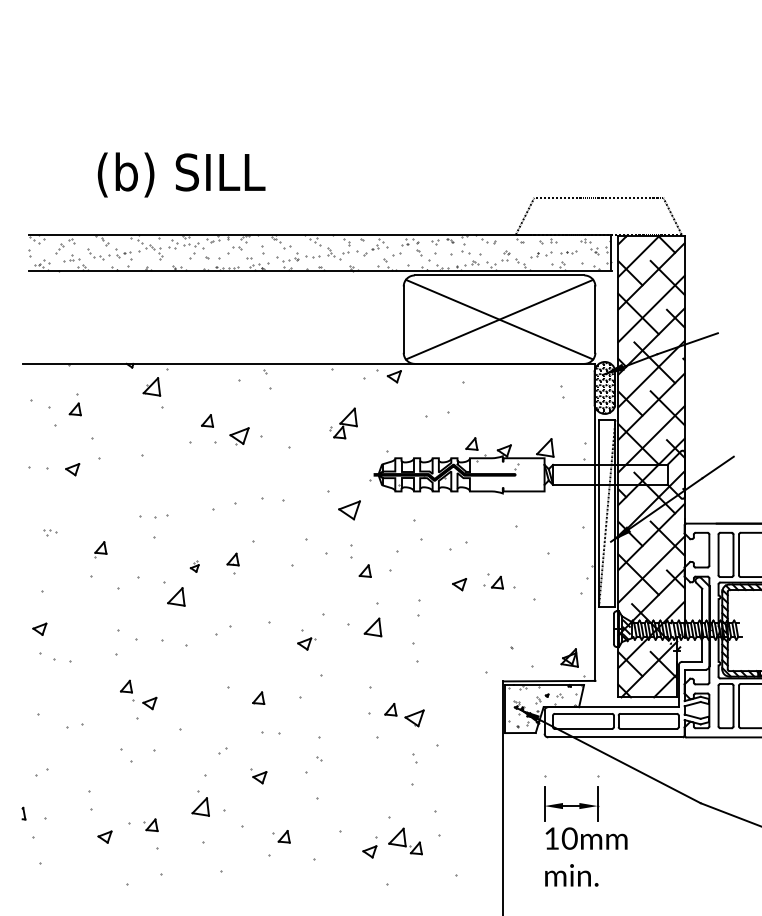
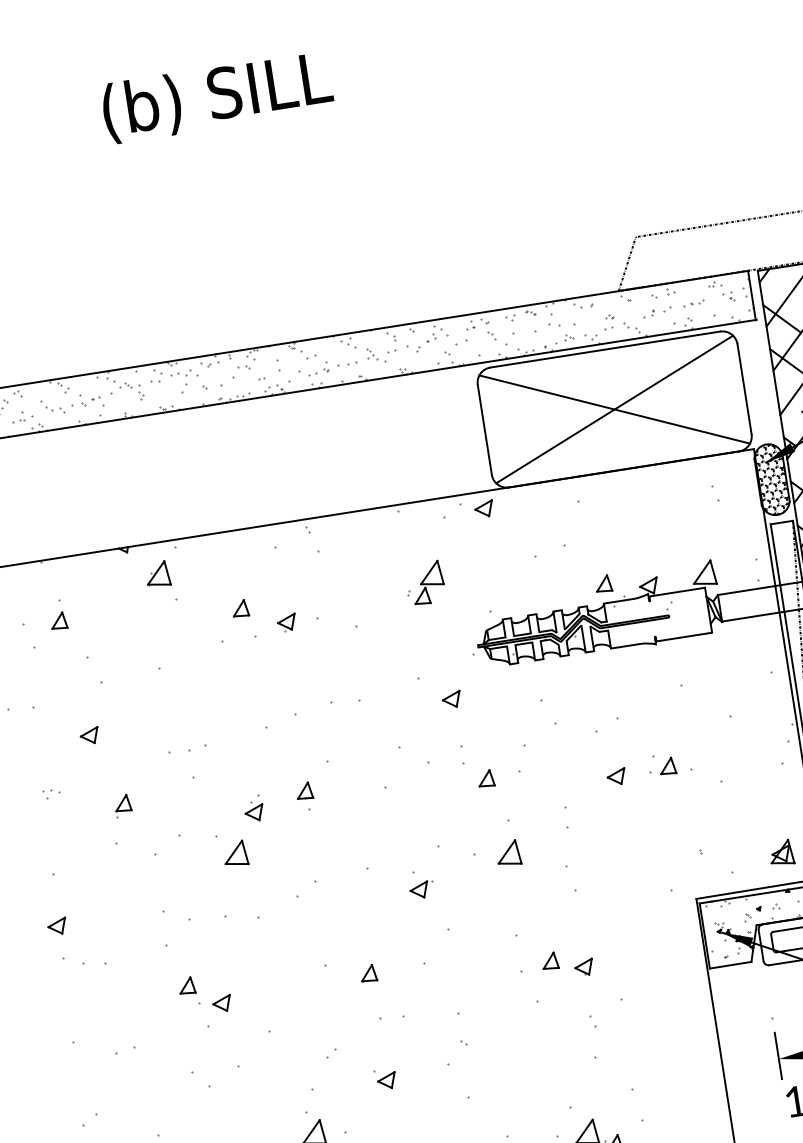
text: (181, 174) -> (217, 96), moved
part: (239, 436) -> (287, 623), size x0.71
part: (72, 469) -> (89, 735), moved
part: (349, 510) -> (451, 699), size x0.62
part: (194, 566) -> (253, 808), size x1.67
part: (414, 717) -> (583, 966), size x0.71

